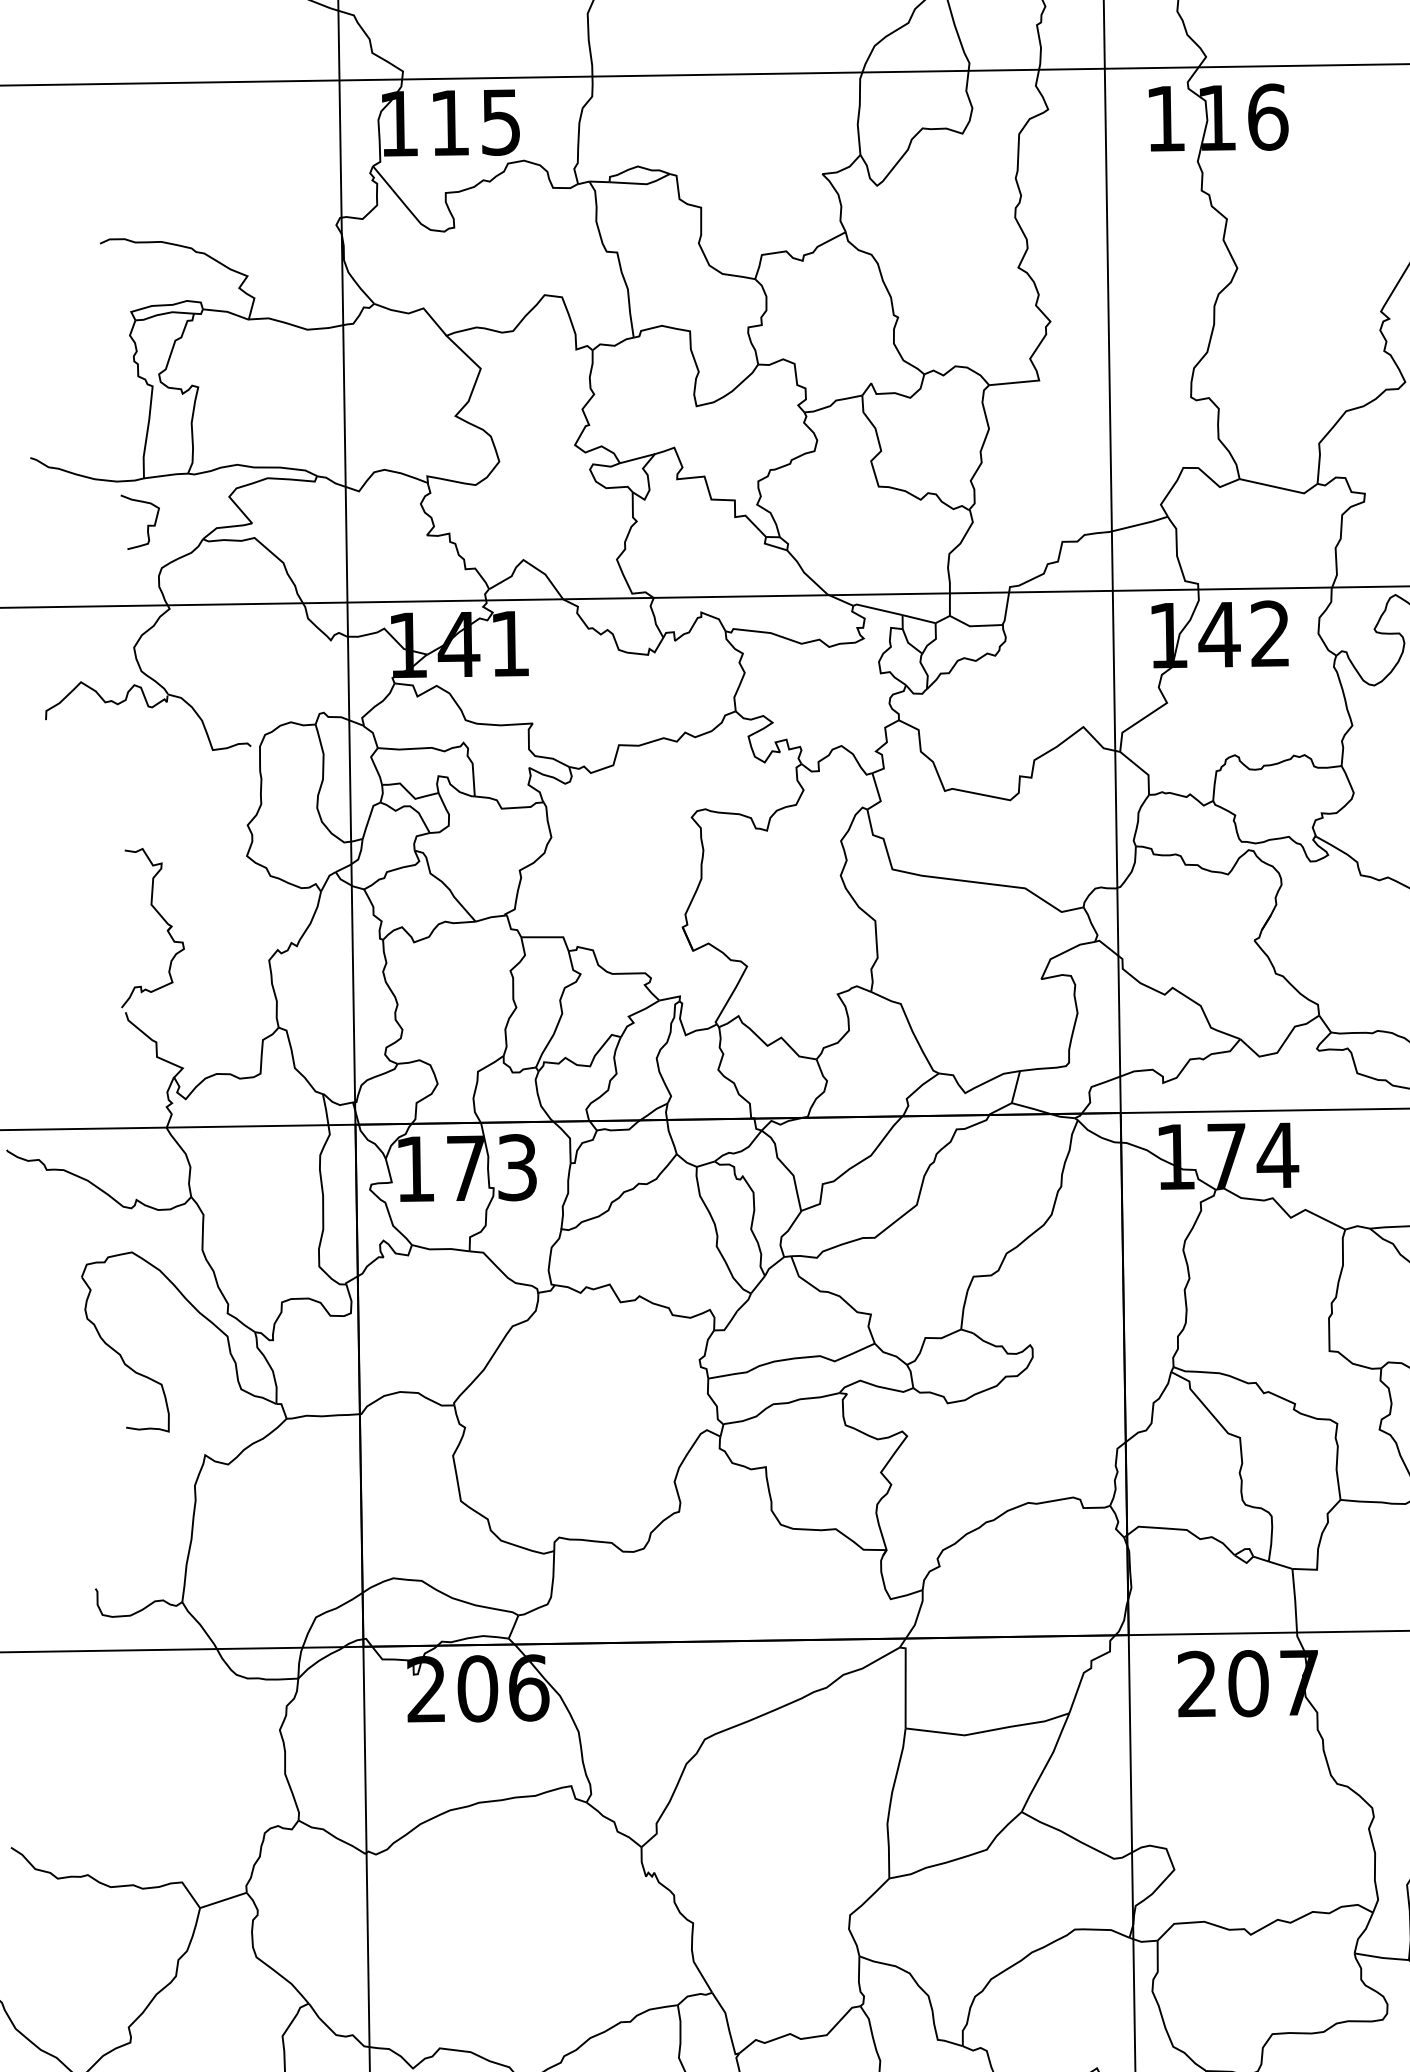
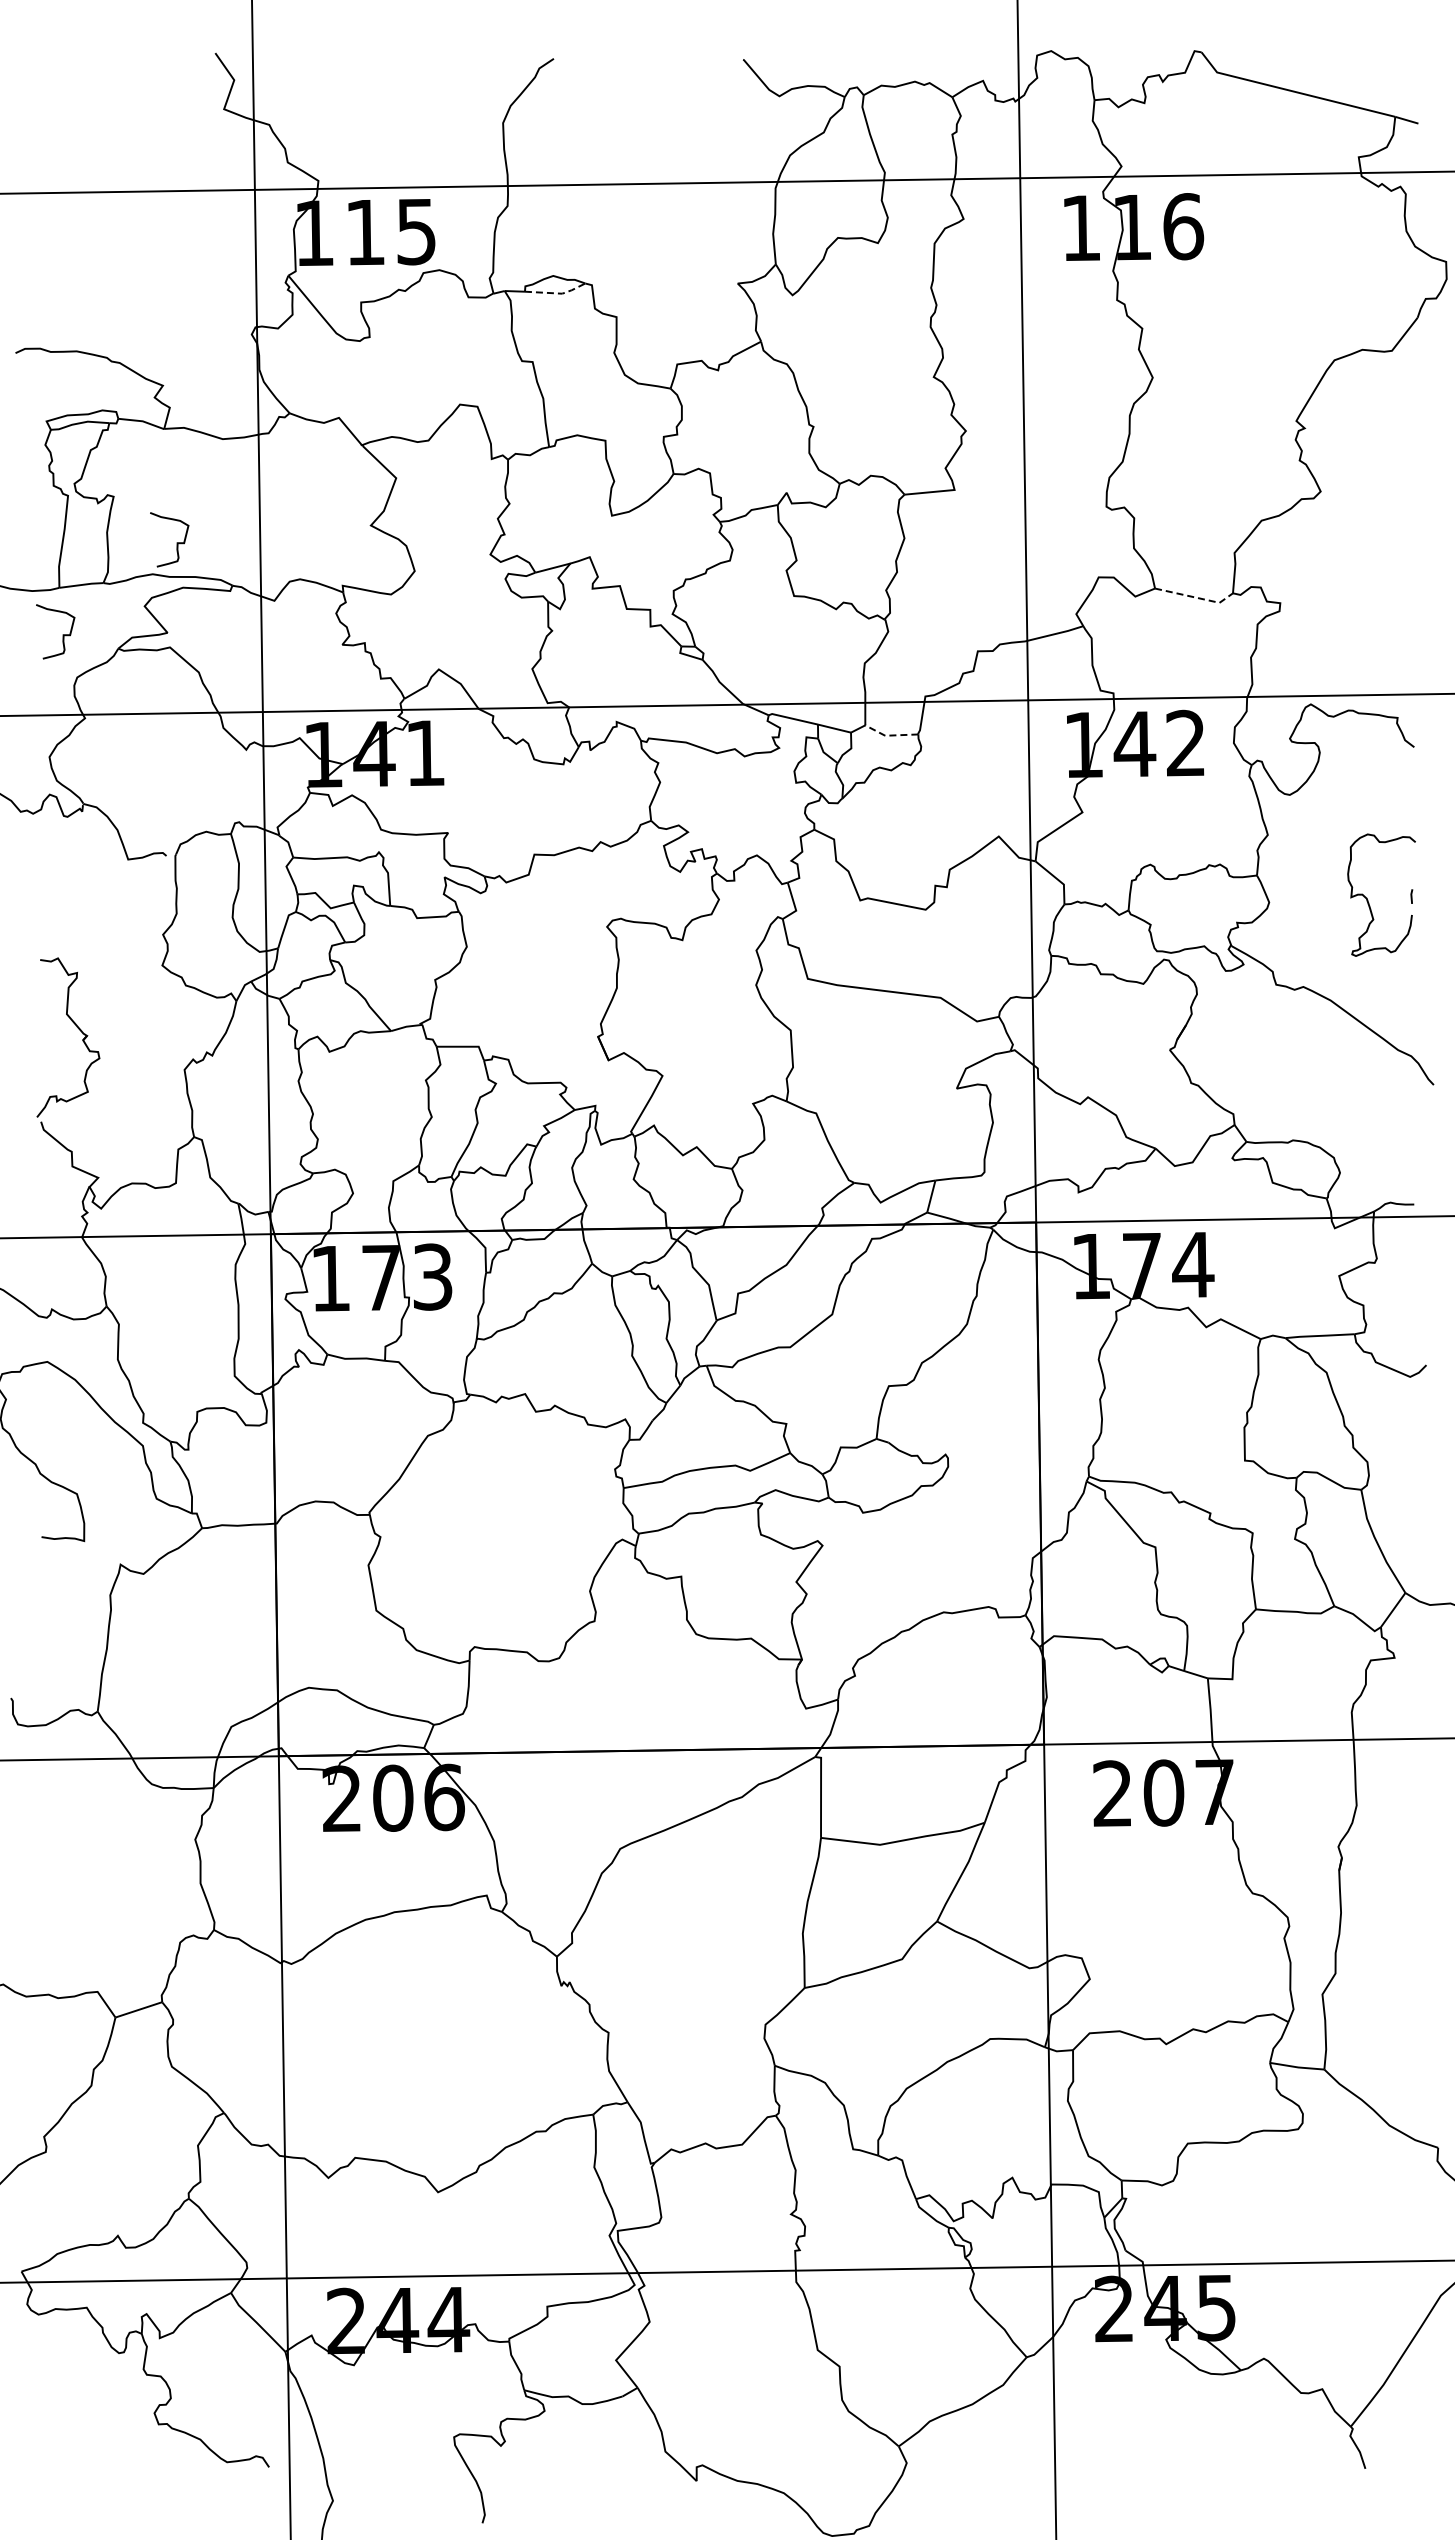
line: (643, 184) -> (558, 293), solid -> dashed
curve: (261, 433) -> (176, 542), added
line: (1281, 488) -> (1196, 597), solid -> dashed
line: (975, 626) -> (890, 735), solid -> dashed

